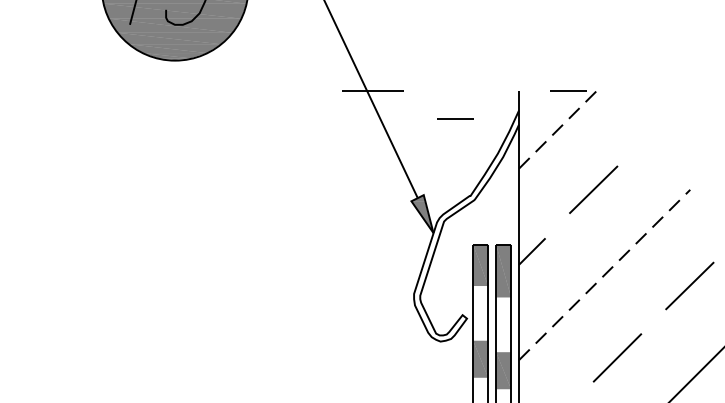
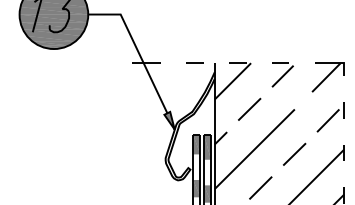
part: (663, 115) -> (282, 74), added
line: (454, 117) -> (194, 62), moved
line: (556, 130) -> (232, 81), dashed -> solid
line: (606, 273) -> (255, 148), dashed -> solid

